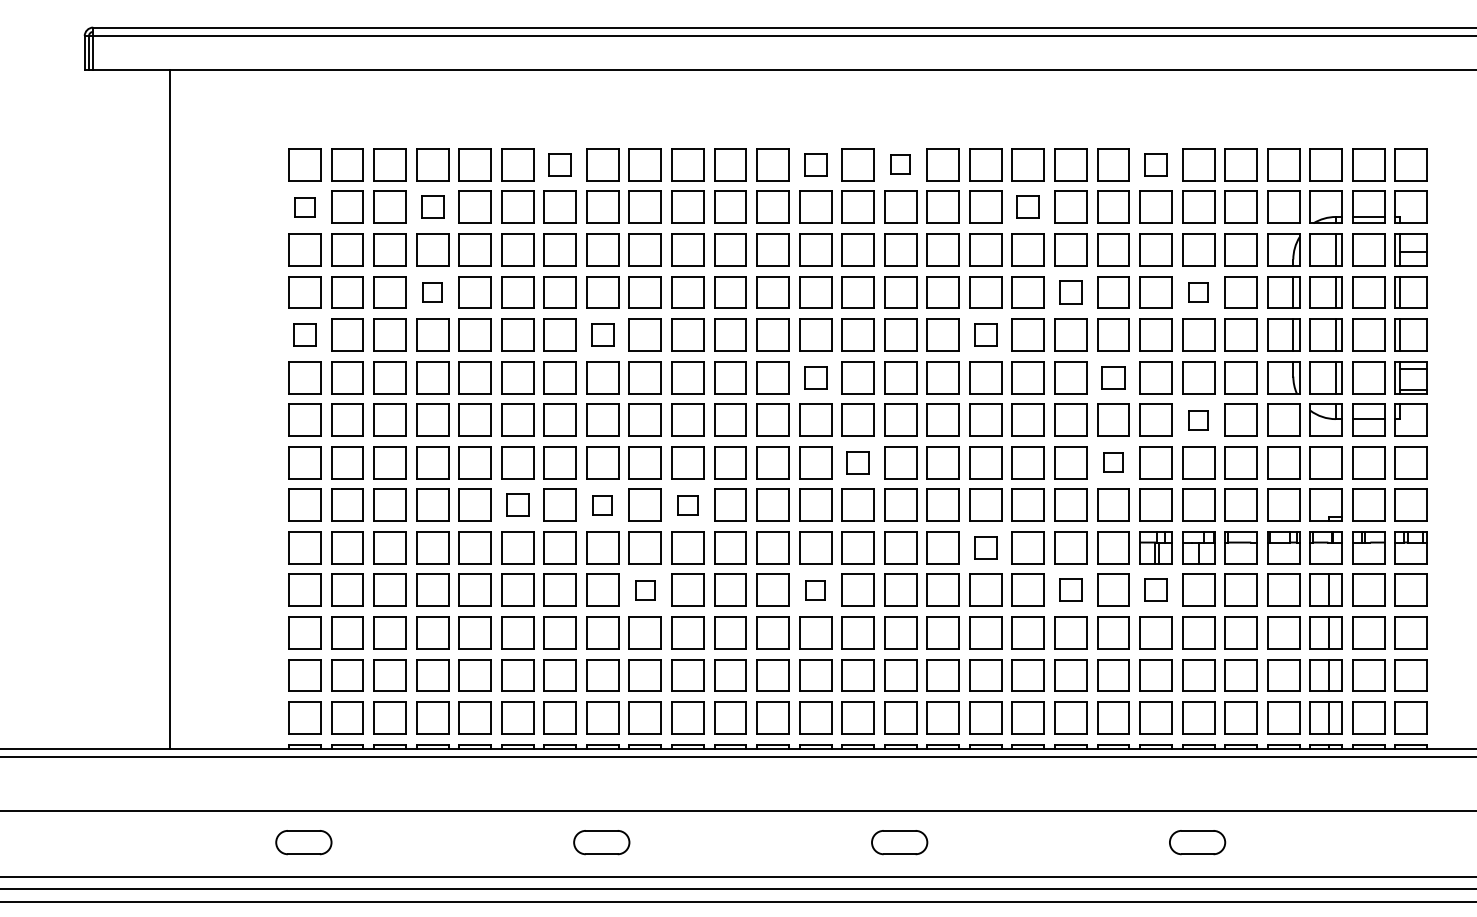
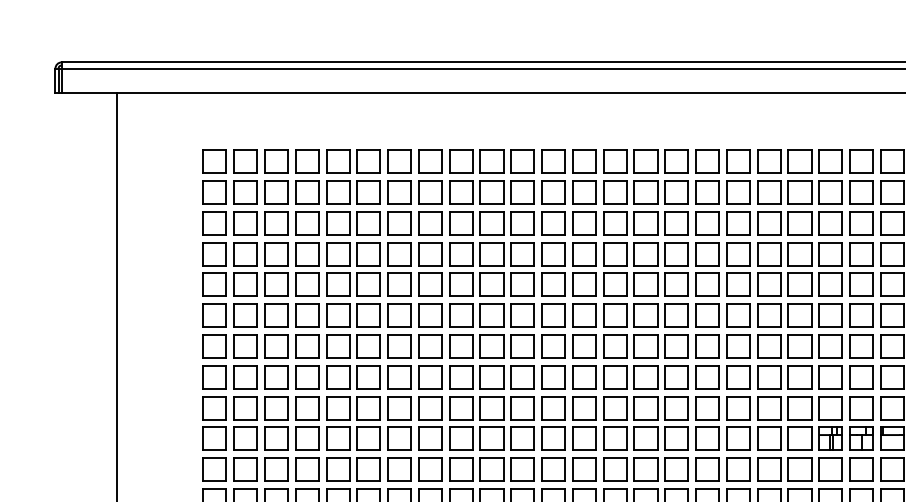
part: (559, 164) -> (399, 161), size x1.43
part: (815, 164) -> (584, 161), size x1.43
part: (900, 164) -> (645, 161), size x1.67
part: (1155, 164) -> (830, 161), size x1.43
part: (304, 206) -> (214, 191), size x1.67
part: (432, 206) -> (307, 191), size x1.43
part: (1027, 206) -> (737, 191), size x1.43
part: (432, 292) -> (307, 254), size x1.67
part: (1070, 292) -> (768, 254), size x1.43
part: (1198, 292) -> (861, 254), size x1.67
part: (304, 334) -> (214, 284), size x1.43
part: (602, 334) -> (430, 284), size x1.43
part: (985, 334) -> (707, 284), size x1.43
part: (815, 377) -> (584, 315), size x1.43
part: (1113, 377) -> (800, 315), size x1.43
part: (1198, 419) -> (861, 346), size x1.67
part: (857, 462) -> (614, 377), size x1.43
part: (1113, 462) -> (800, 377), size x1.67
part: (517, 504) -> (368, 407), size x1.43
part: (602, 504) -> (430, 407), size x1.67
part: (687, 504) -> (491, 407), size x1.67
part: (985, 547) -> (707, 438), size x1.43
part: (644, 589) -> (460, 469), size x1.67
part: (815, 589) -> (584, 469), size x1.67
part: (1070, 589) -> (768, 469), size x1.43
part: (1155, 589) -> (830, 469), size x1.43

